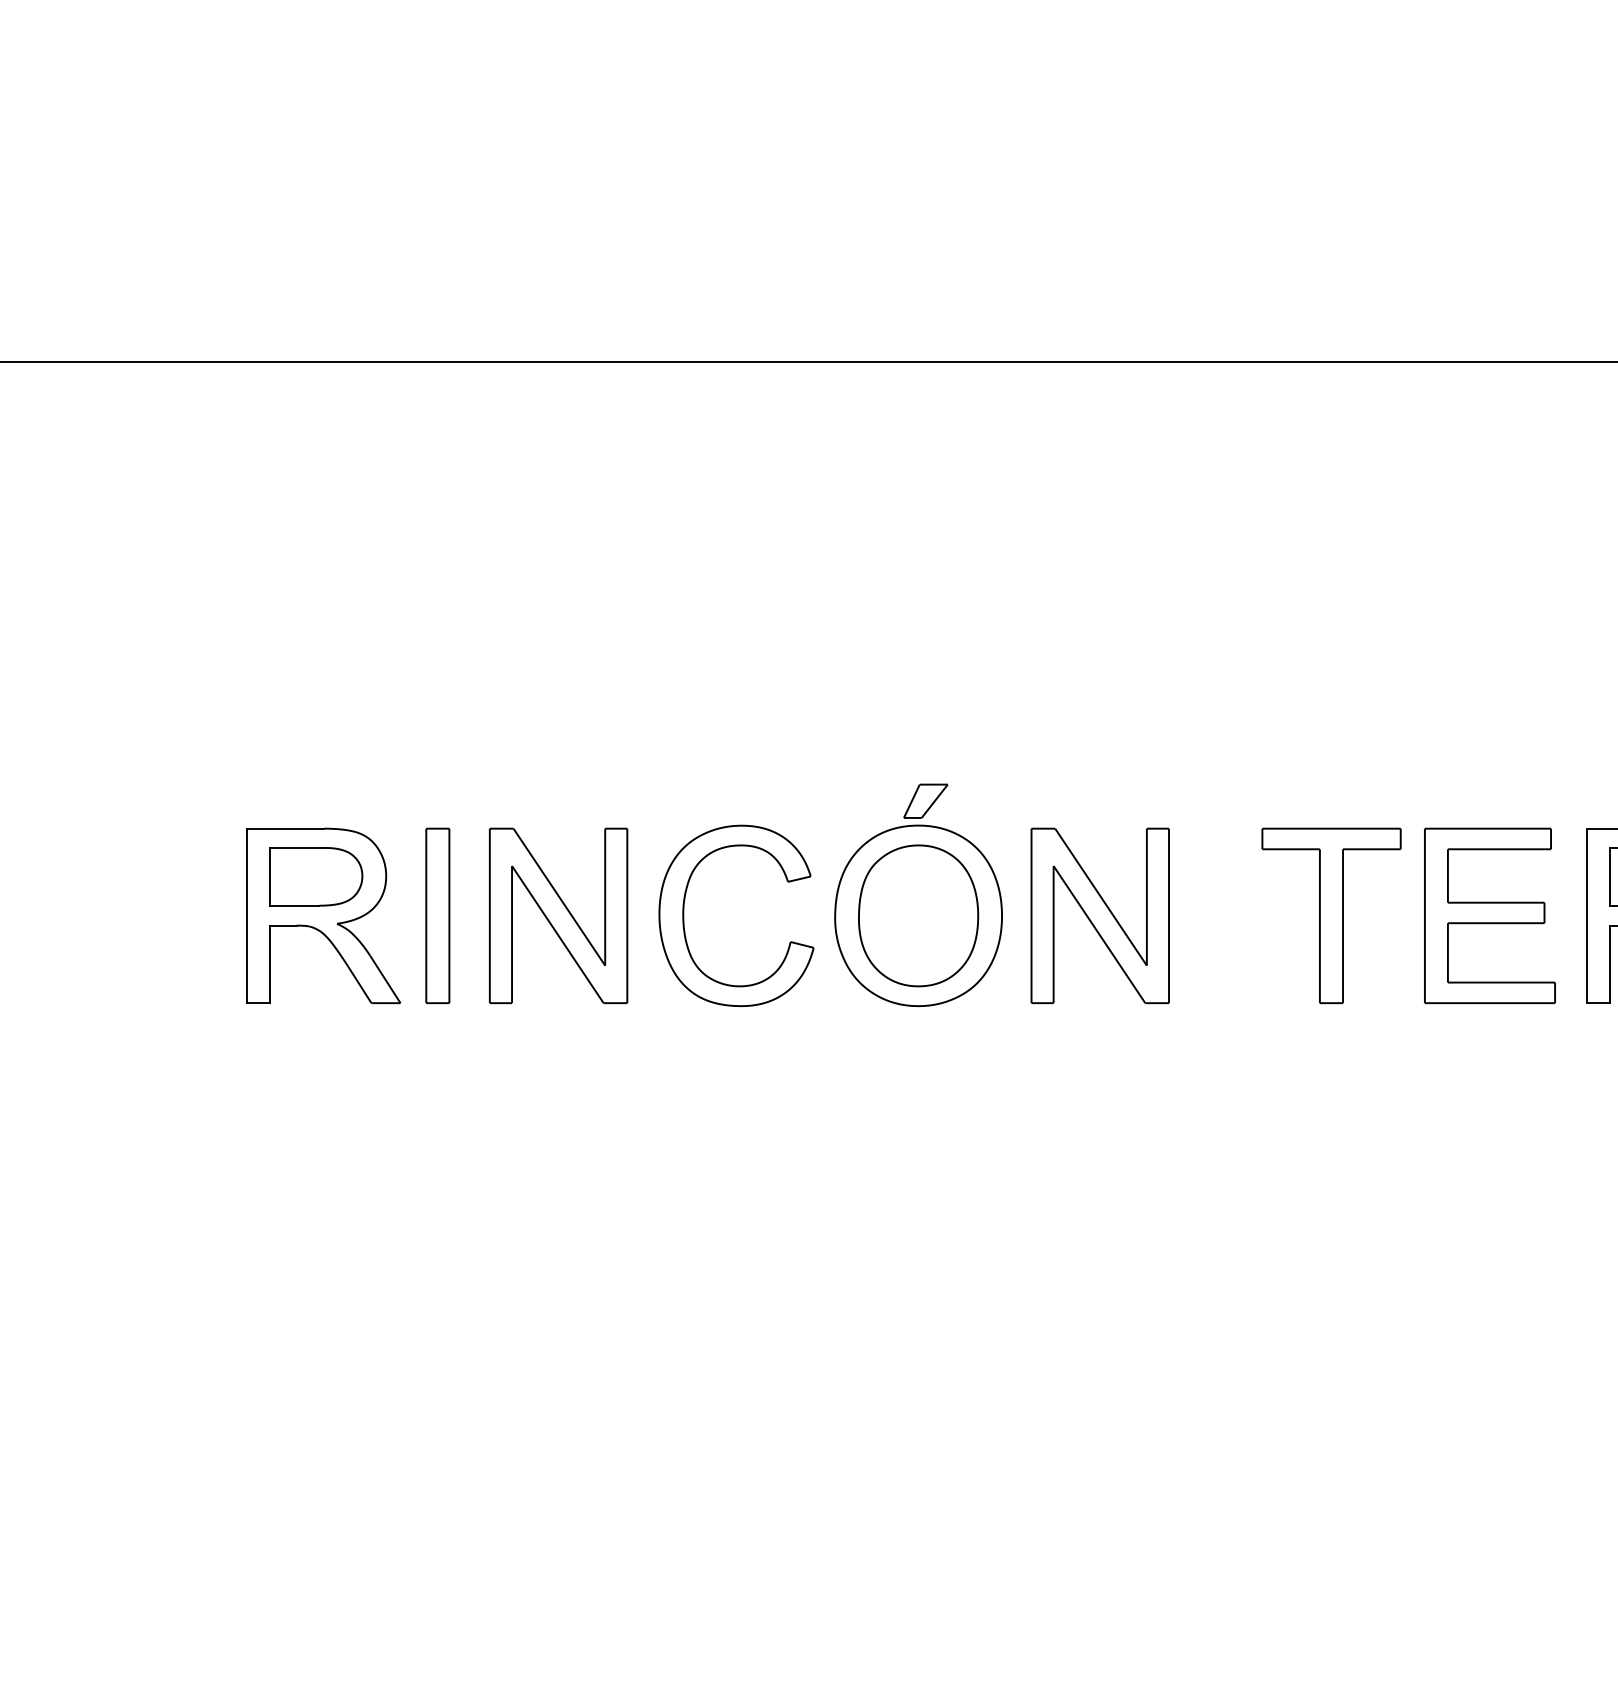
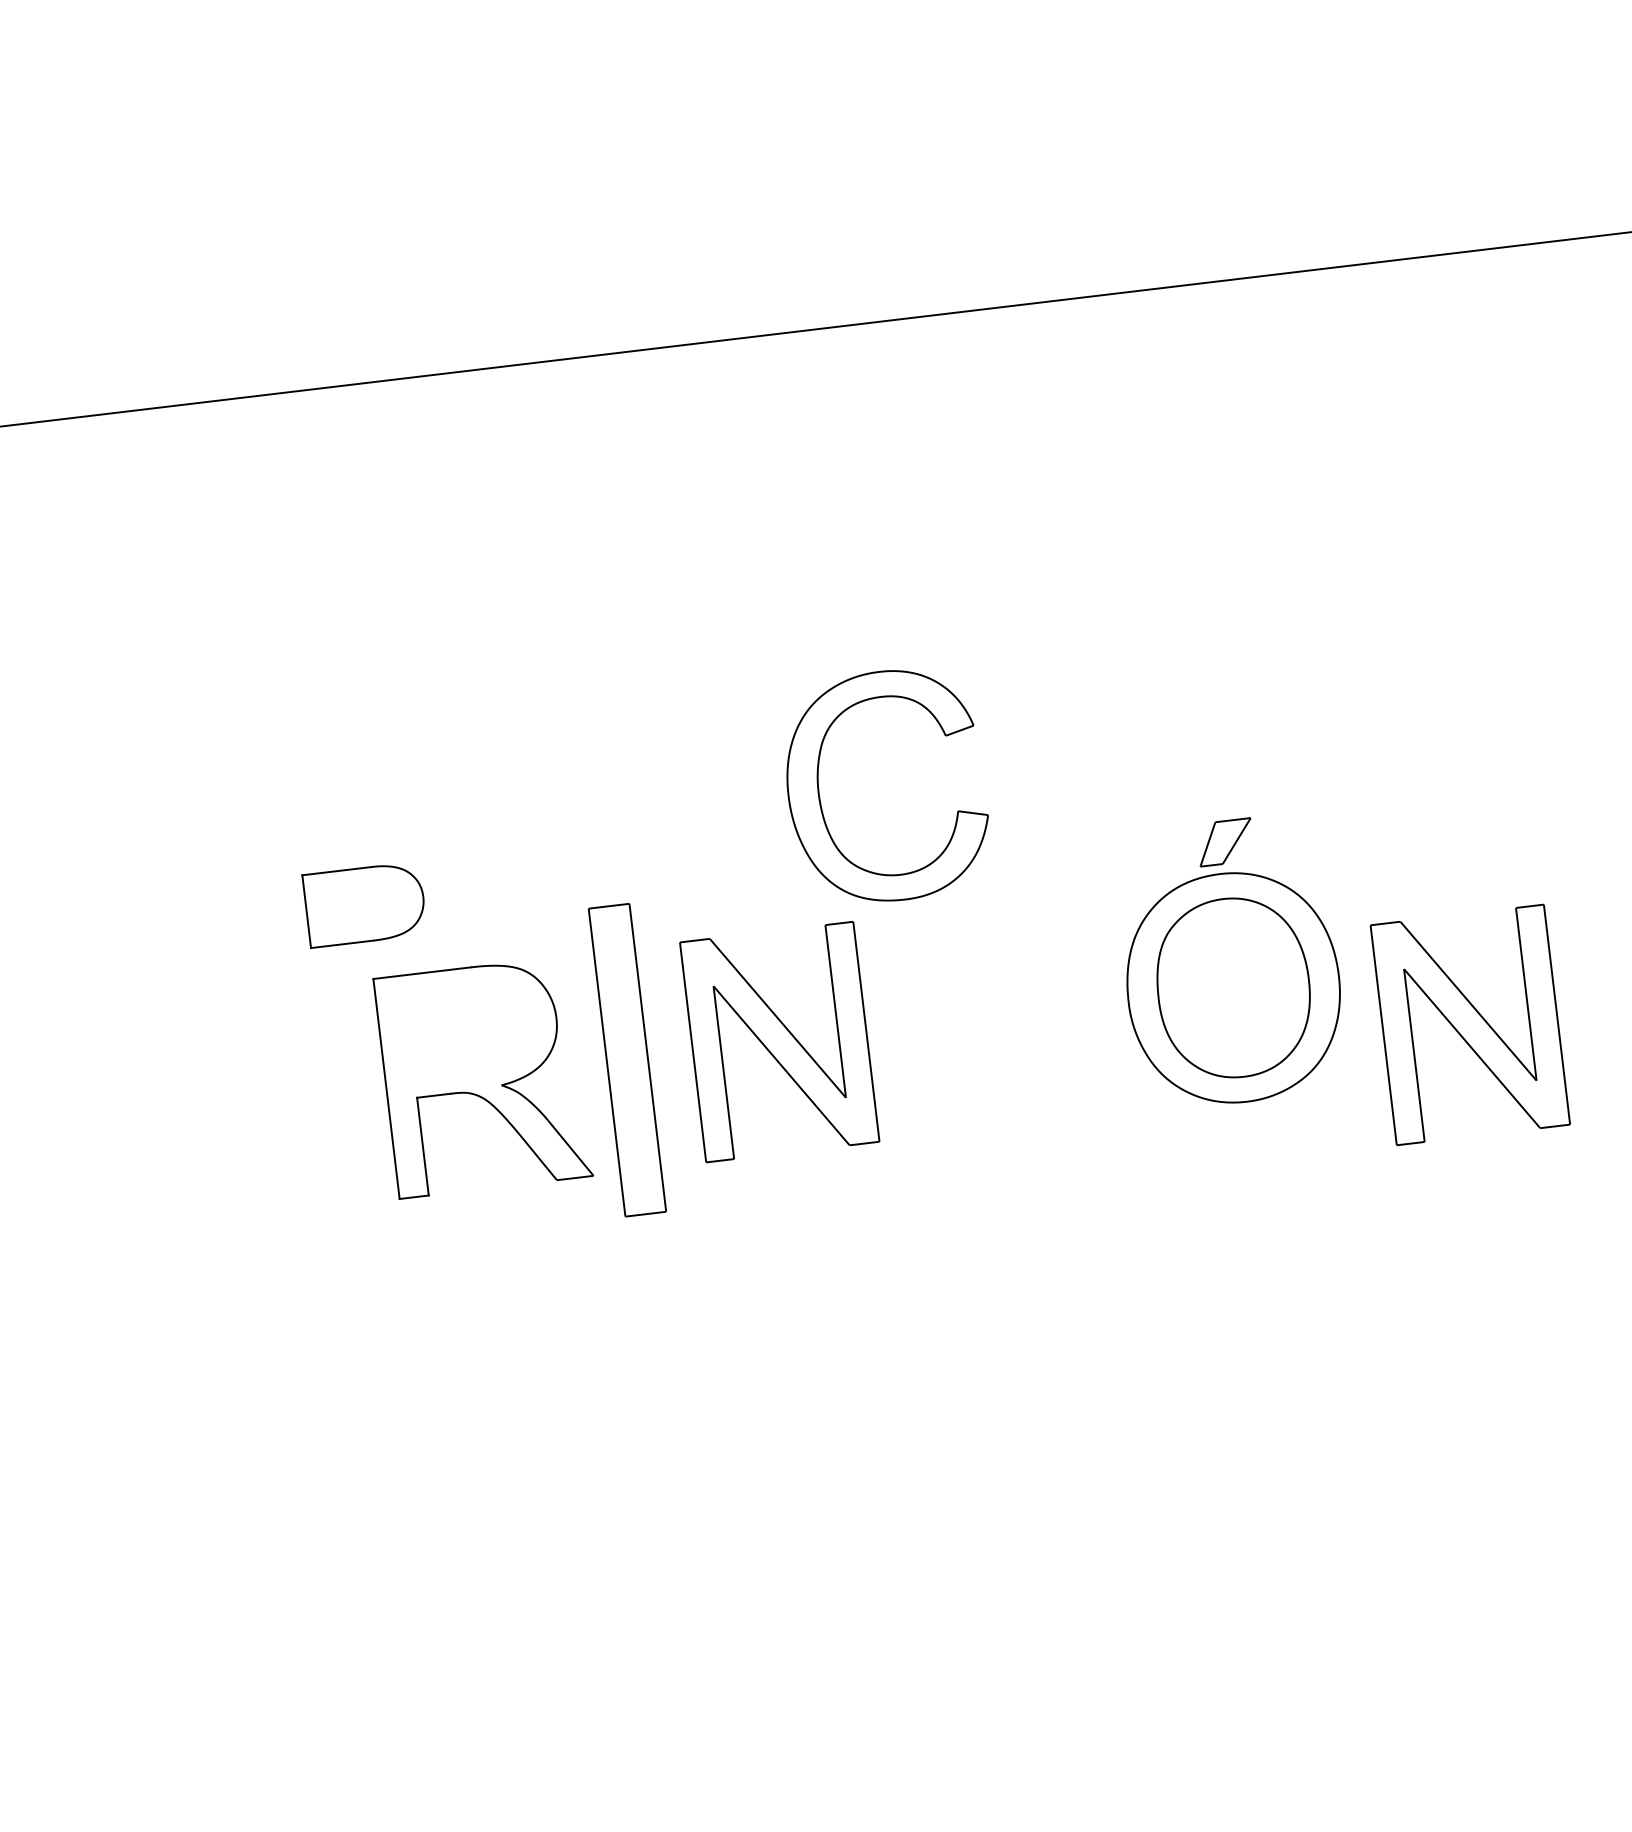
part: (316, 876) -> (365, 904), moved
part: (437, 915) -> (627, 1059), size x1.4
part: (684, 915) -> (820, 793), moved
part: (1099, 915) -> (1469, 1024), moved

